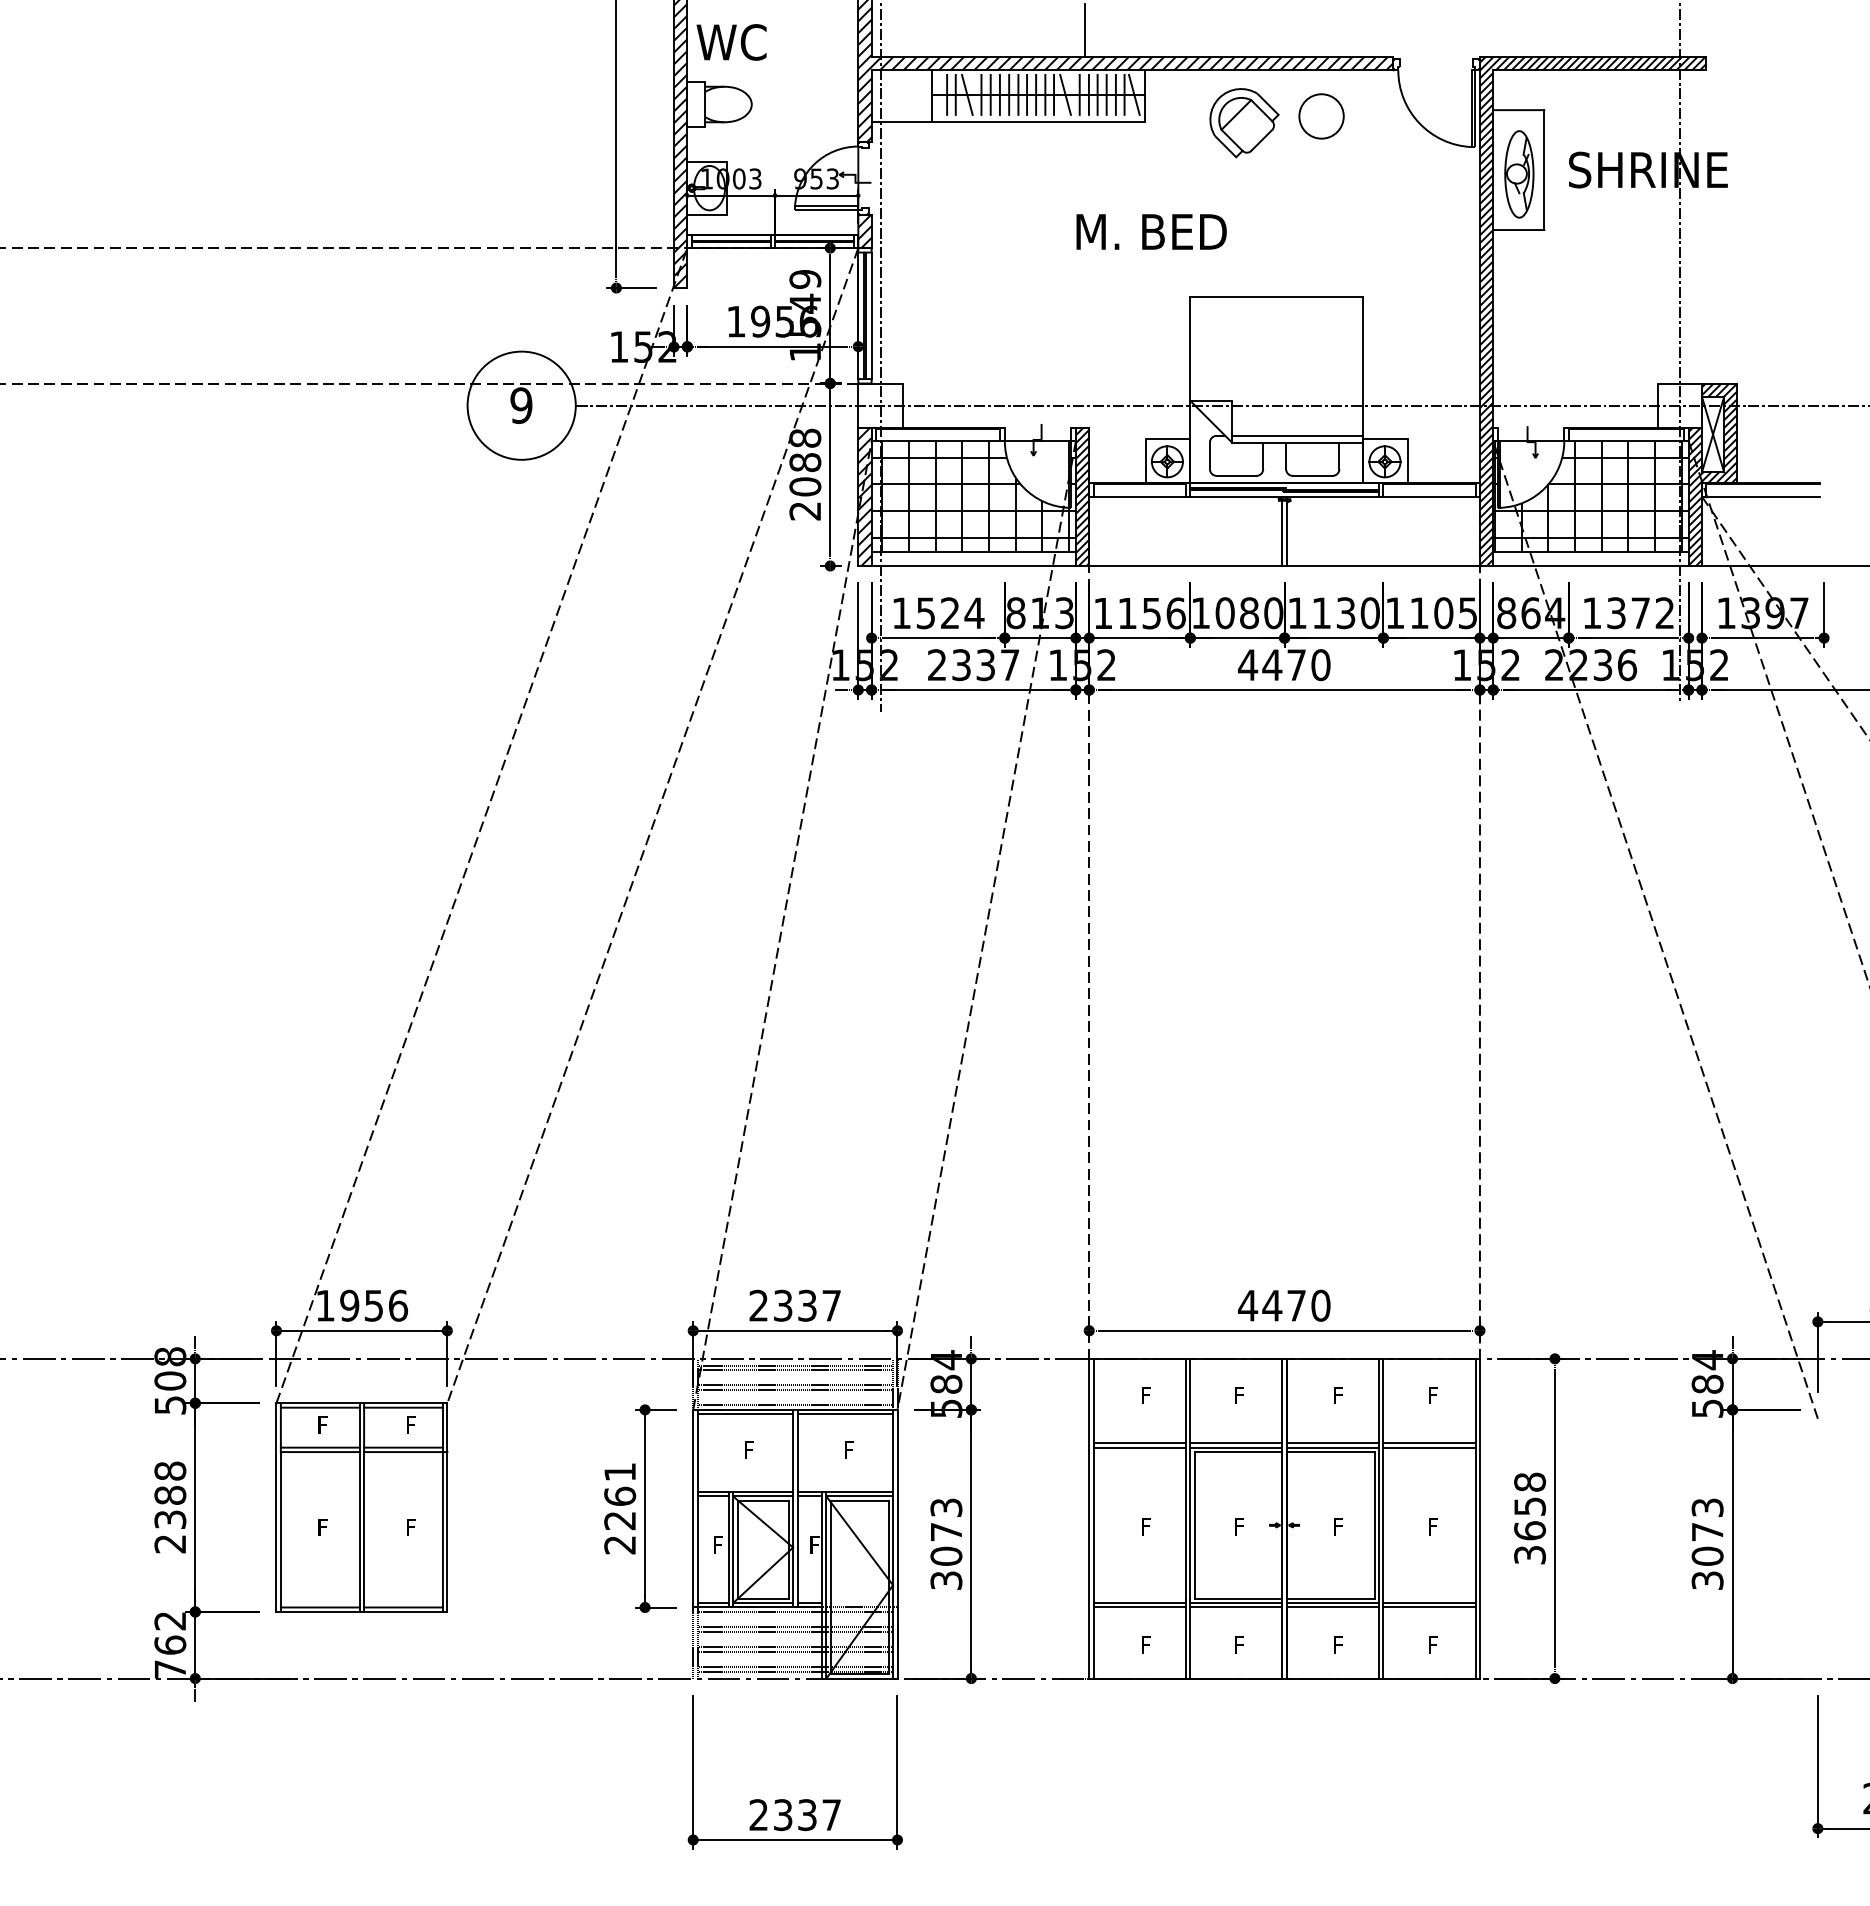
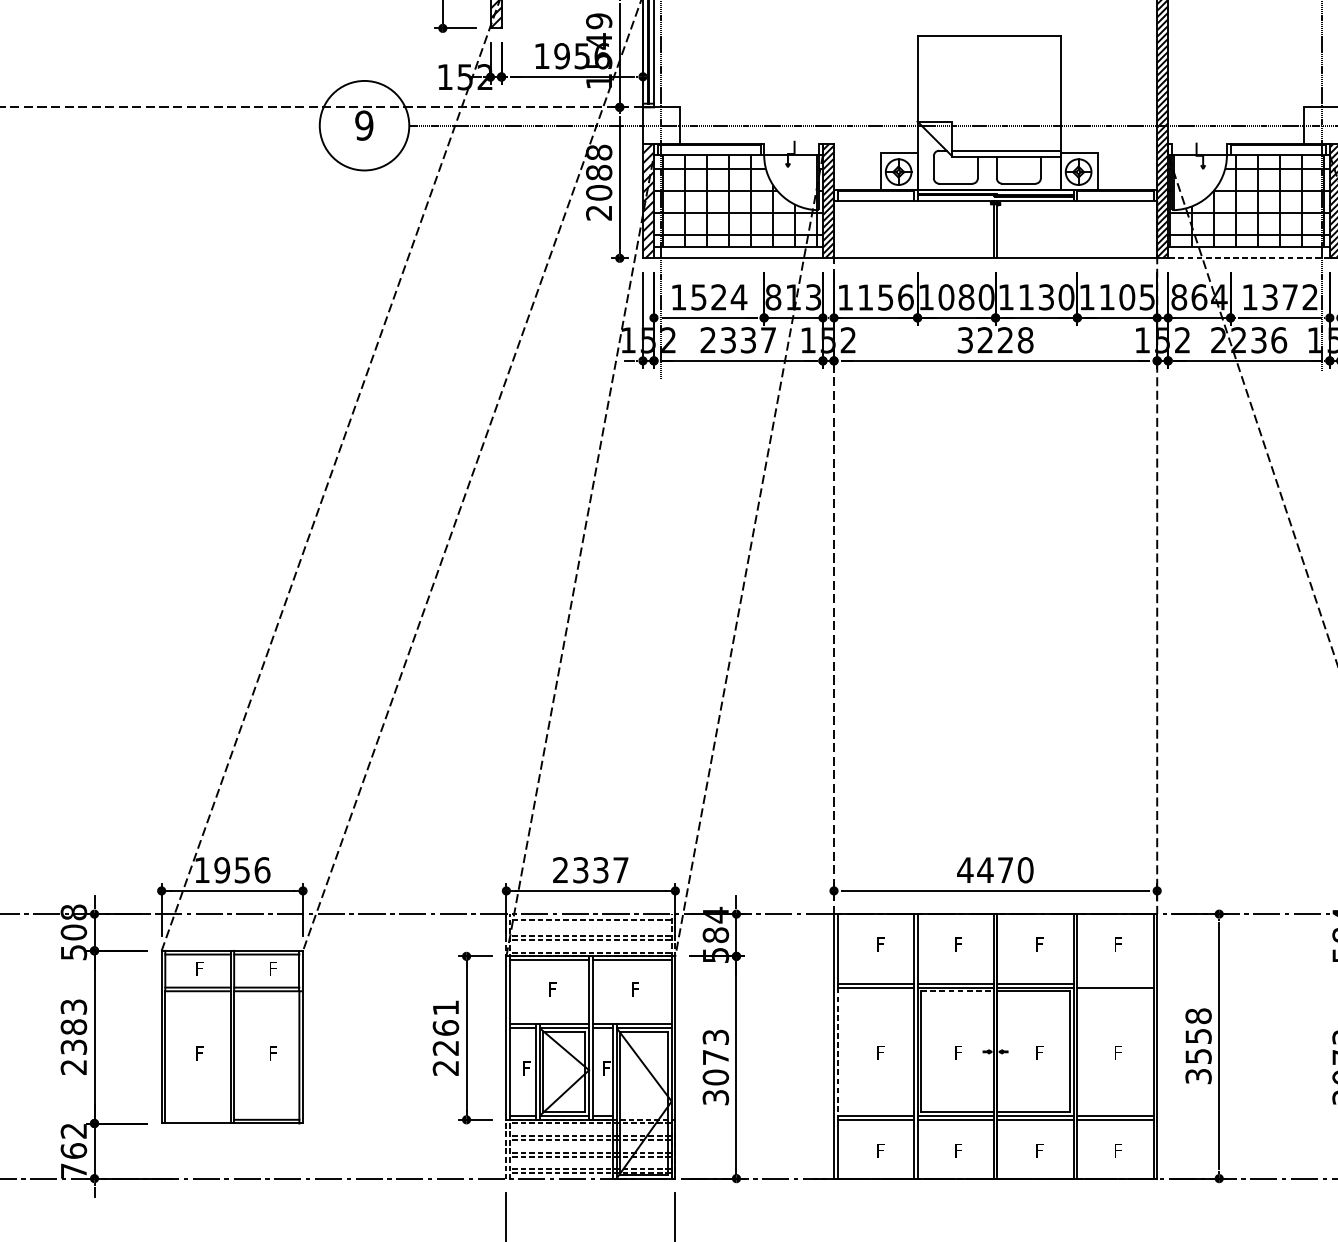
line: (1590, 565) -> (1248, 257), solid -> dashed
text: (1284, 665) -> (995, 340), 4470 -> 3228
line: (795, 1369) -> (591, 922), removed
line: (1429, 1443) -> (1115, 984), removed
line: (1238, 1452) -> (957, 991), solid -> dashed
text: (170, 1470) -> (74, 1006), 2388 -> 2383
line: (1093, 1527) -> (837, 1053), solid -> dashed
text: (1529, 1530) -> (1198, 1056), 3658 -> 3558
line: (319, 1607) -> (197, 1119), removed

